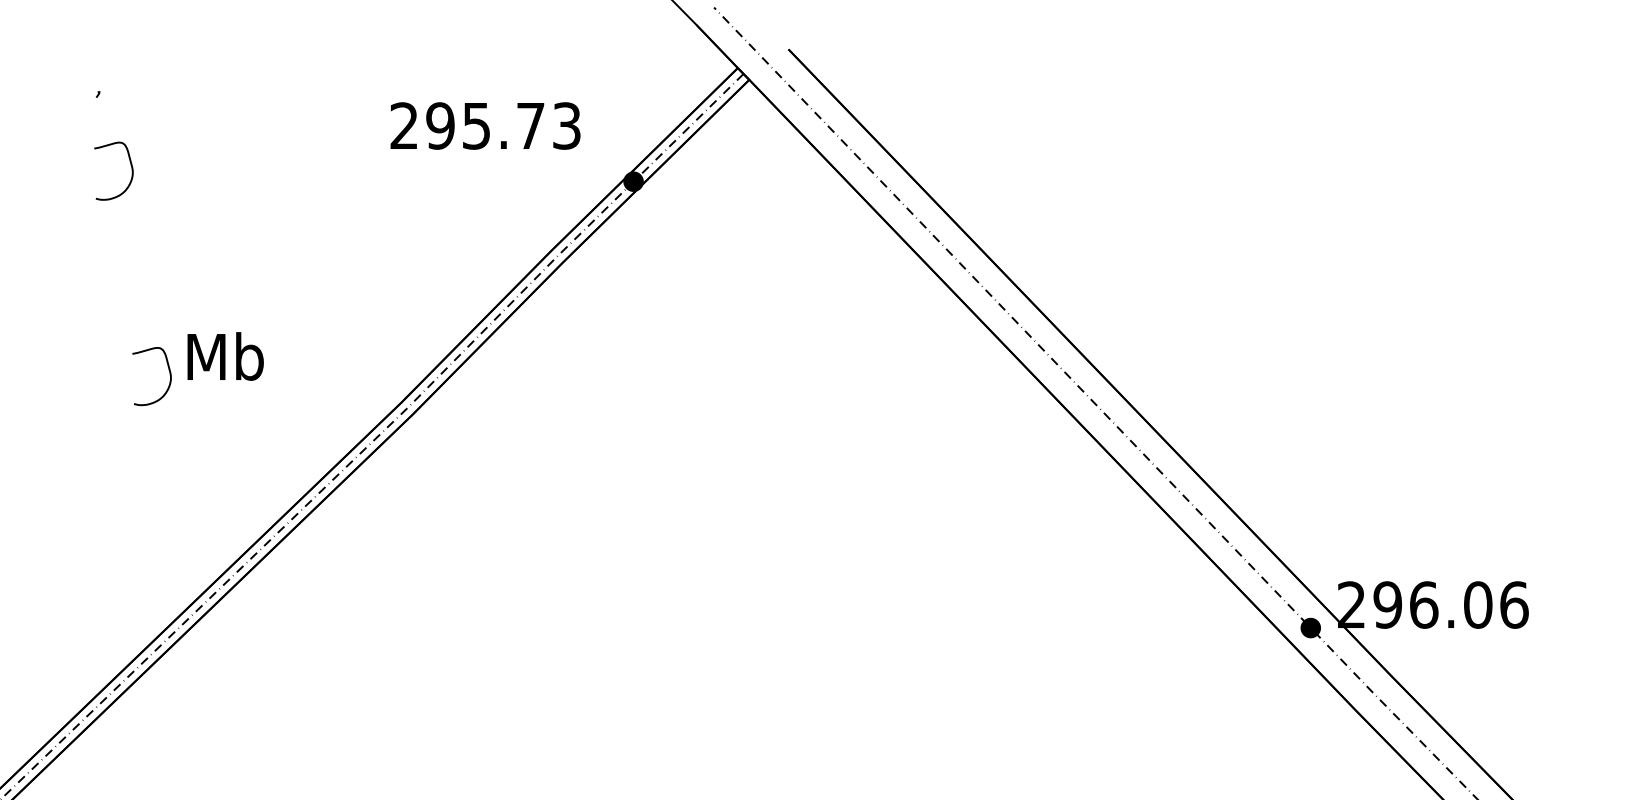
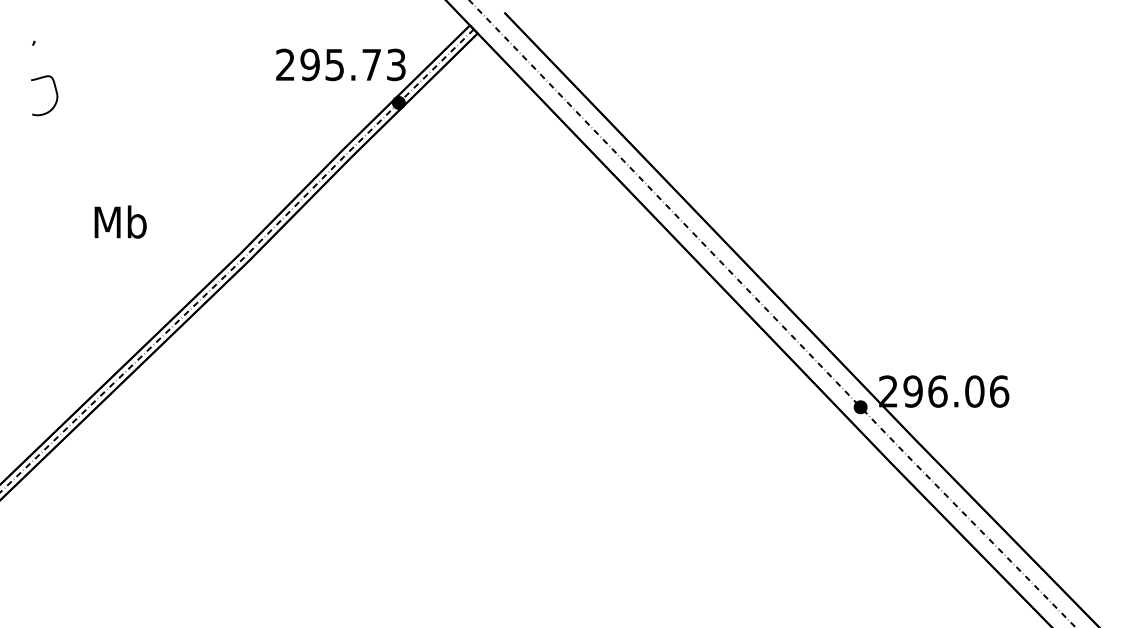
text: (484, 125) -> (340, 64), moved
curve: (168, 371) -> (81, 232), removed

